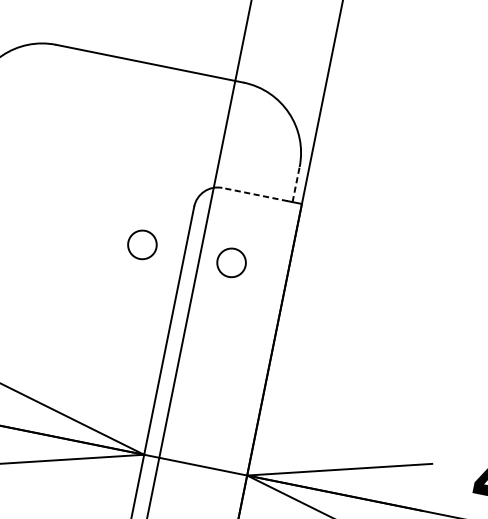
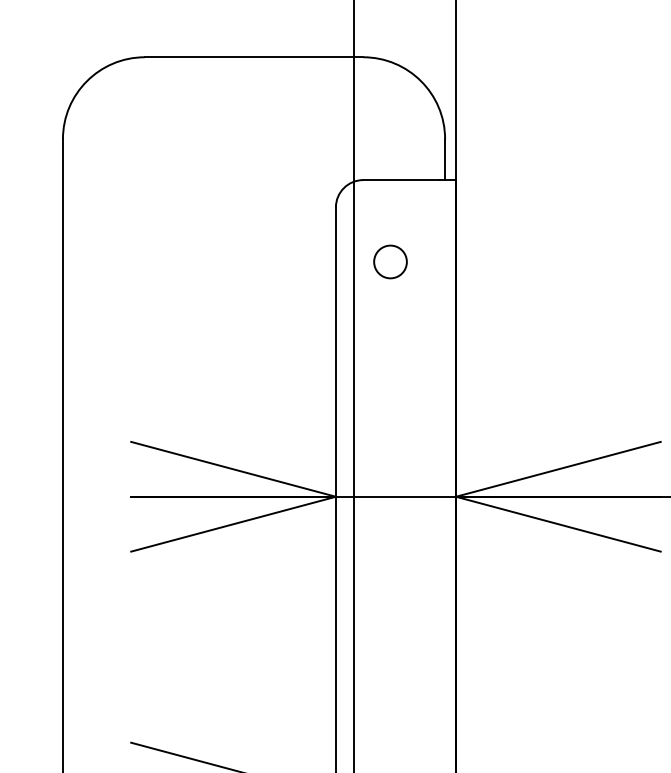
line: (296, 184) -> (445, 159), dashed -> solid
line: (254, 194) -> (400, 180), dashed -> solid
circle: (142, 244) -> (286, 261), removed

